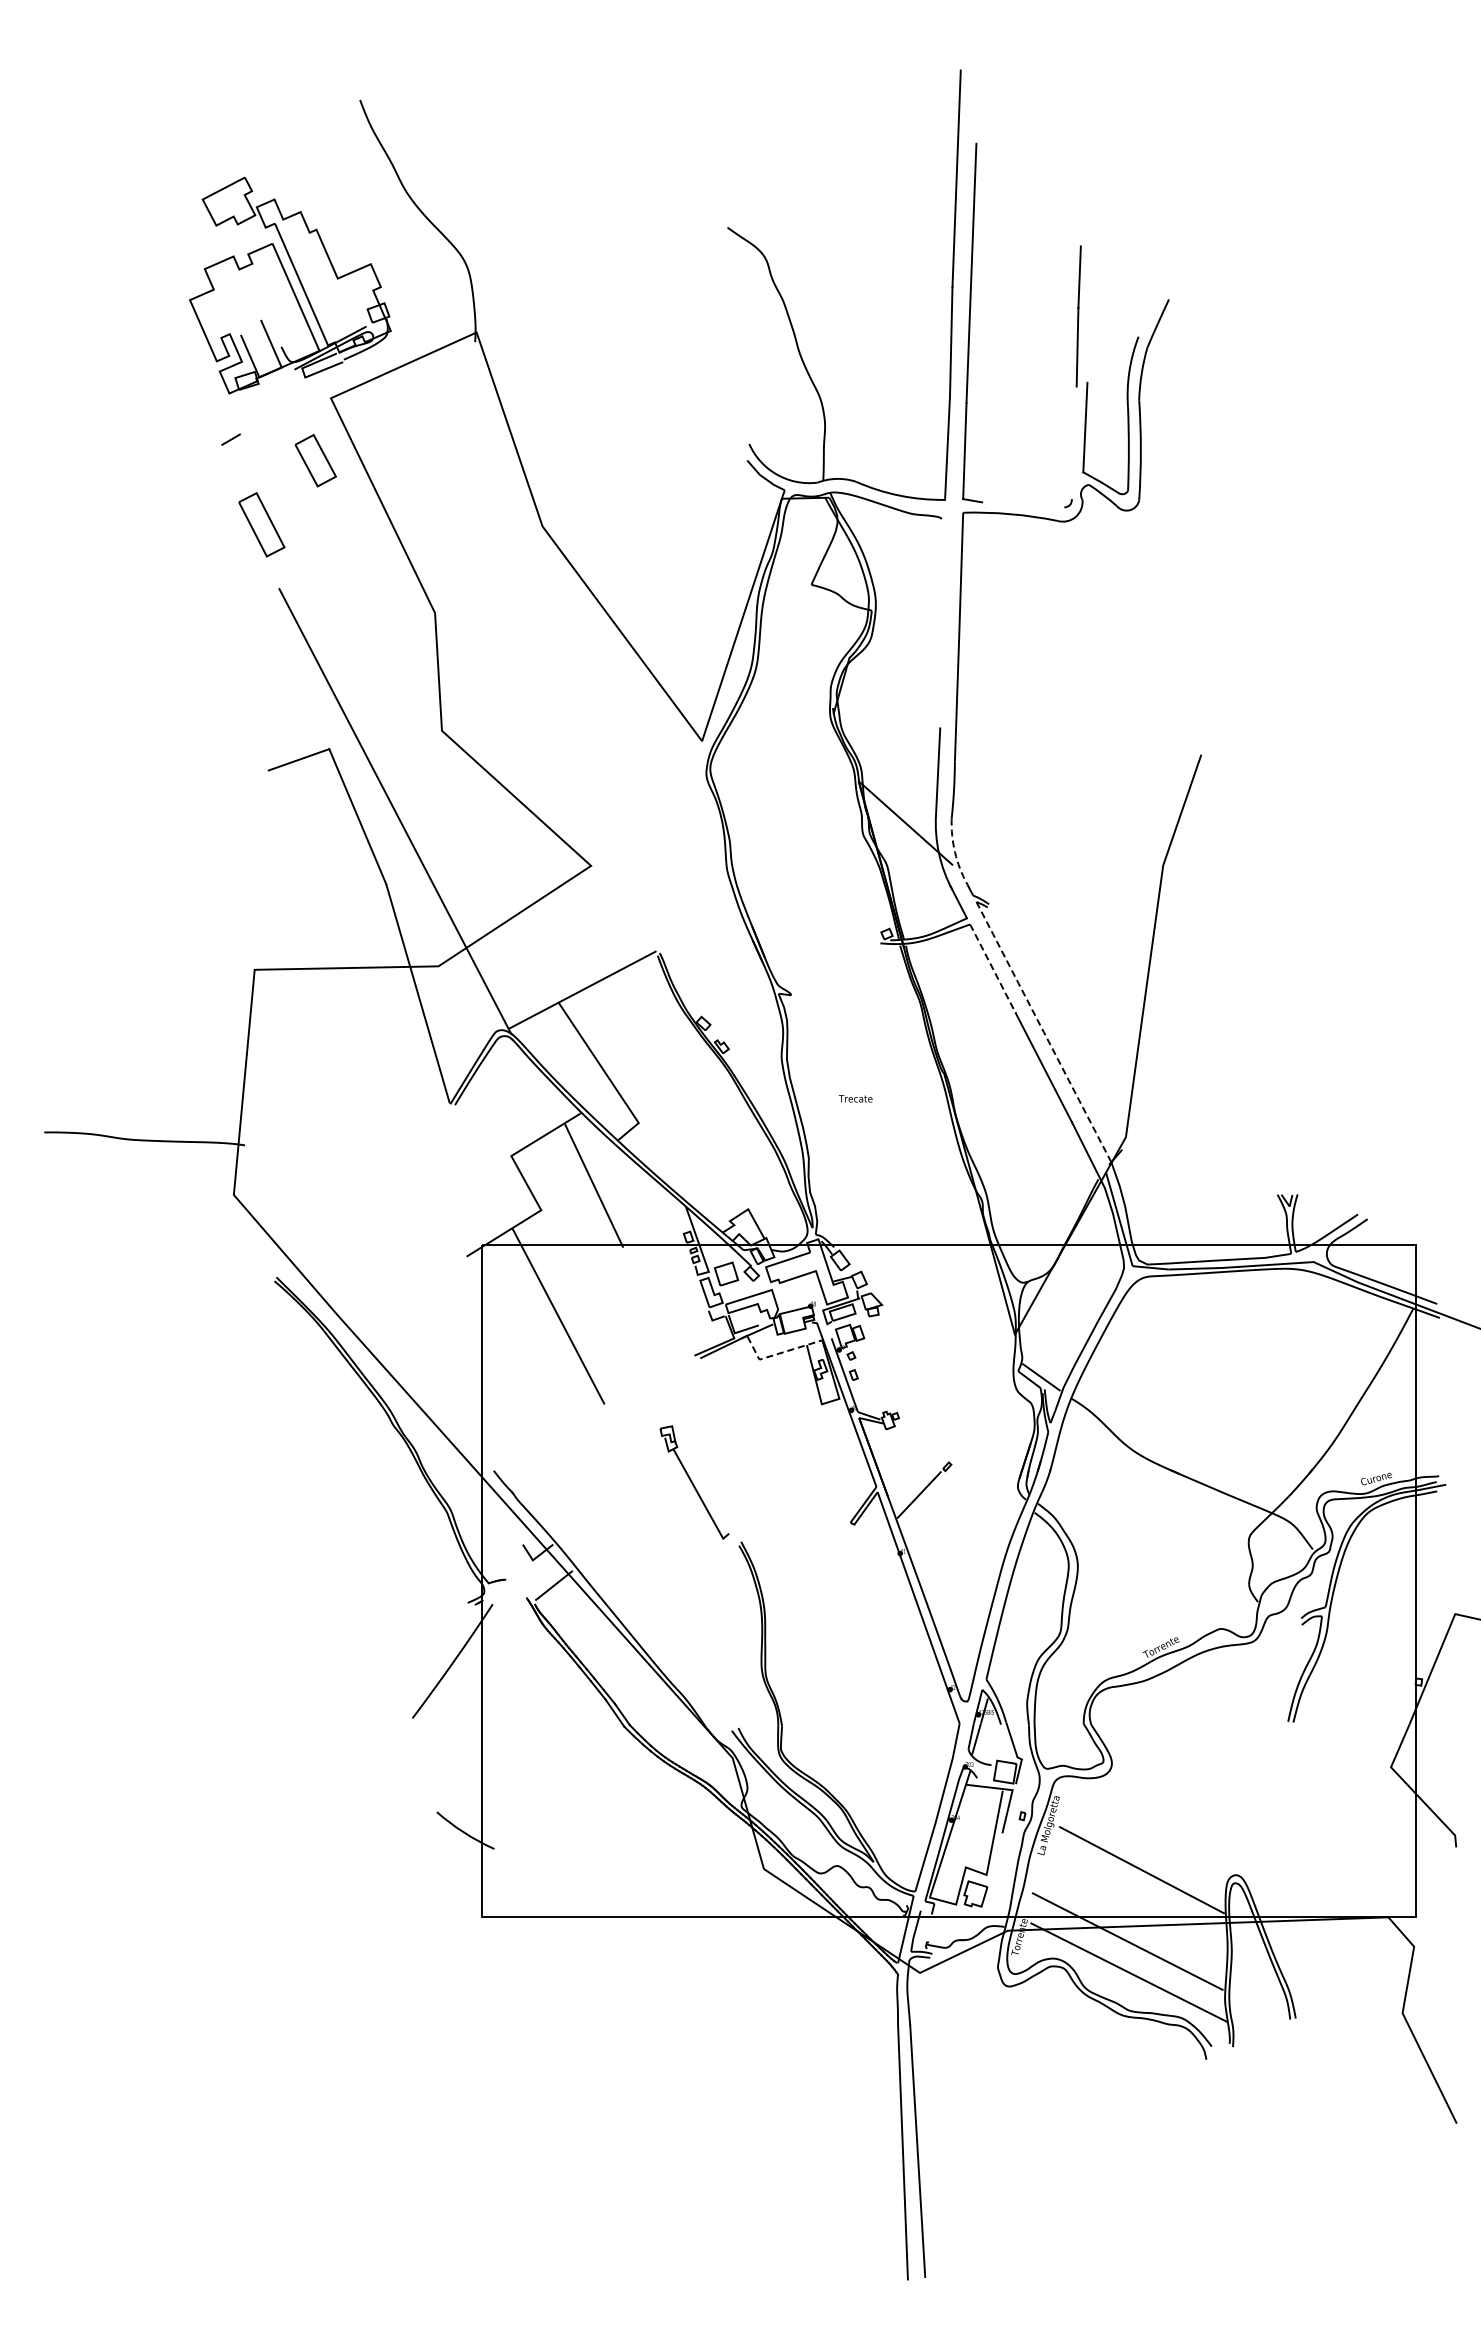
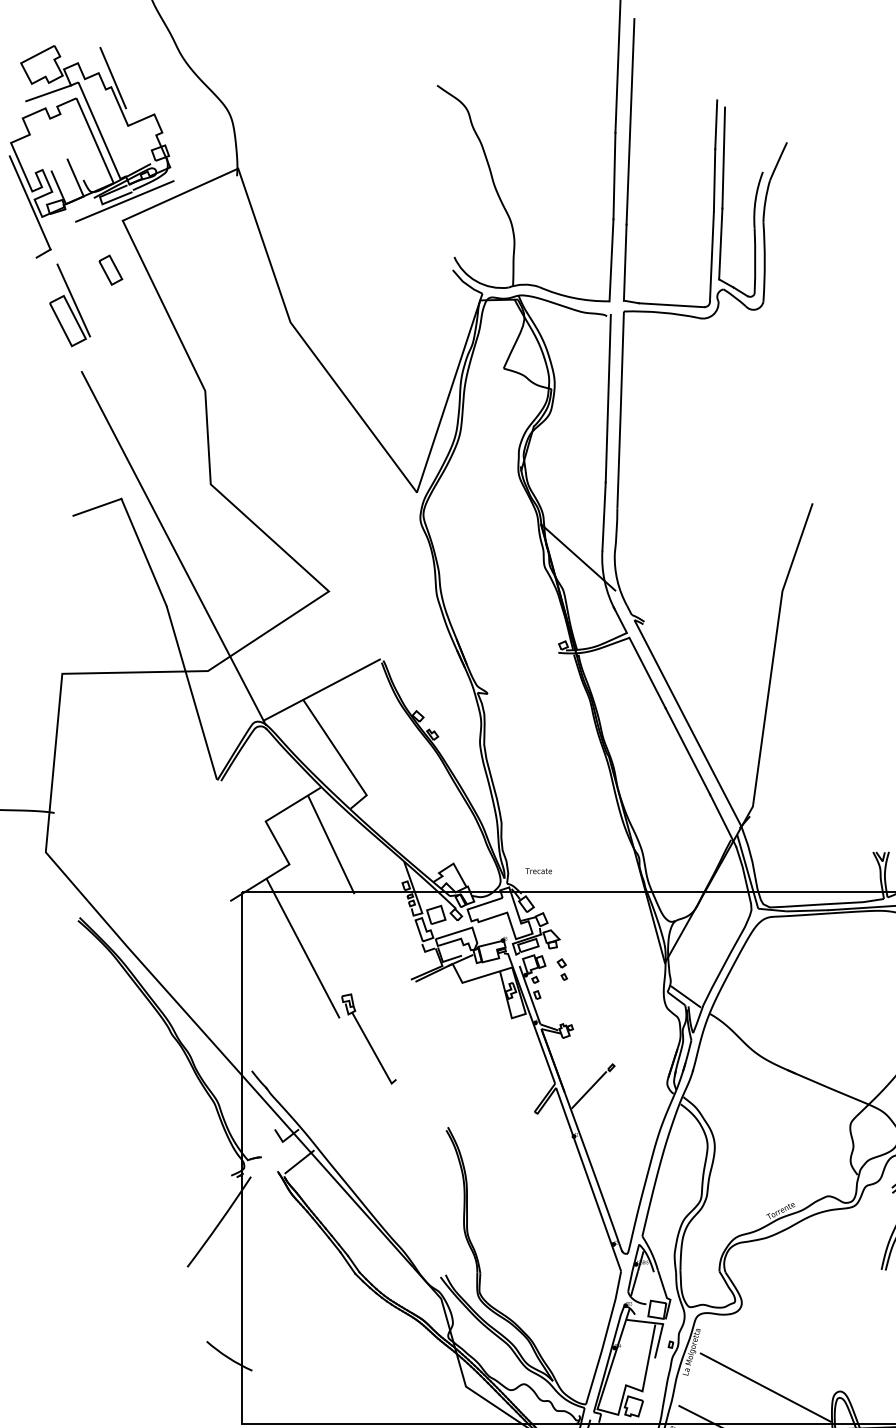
line: (318, 218) -> (112, 78), added
line: (237, 237) -> (48, 93), added
line: (1088, 318) -> (723, 157), added
line: (333, 373) -> (124, 201), added
line: (213, 375) -> (29, 202), added
line: (1073, 442) -> (711, 255), added
part: (315, 460) -> (110, 270), size x0.71
line: (268, 498) -> (73, 300), added
line: (1023, 504) -> (671, 304), added
line: (943, 622) -> (608, 398), added
arc: (955, 852) -> (617, 580), dashed -> solid
line: (992, 968) -> (647, 672), dashed -> solid
arc: (1043, 1032) -> (687, 723), dashed -> solid
text: (855, 1098) -> (538, 870), moved
part: (885, 1342) -> (562, 969), added
line: (778, 1353) -> (477, 977), dashed -> solid
part: (694, 1482) -> (368, 1039), moved

